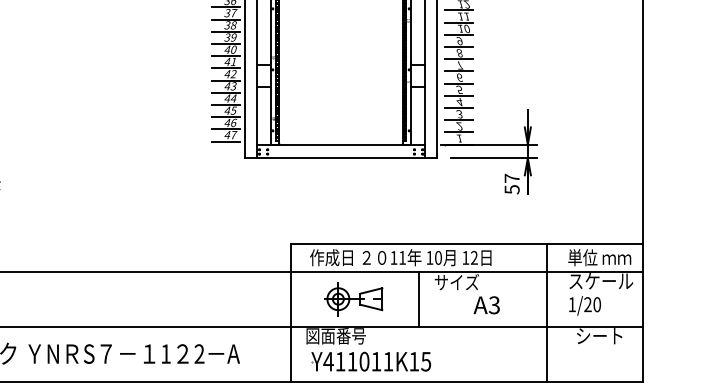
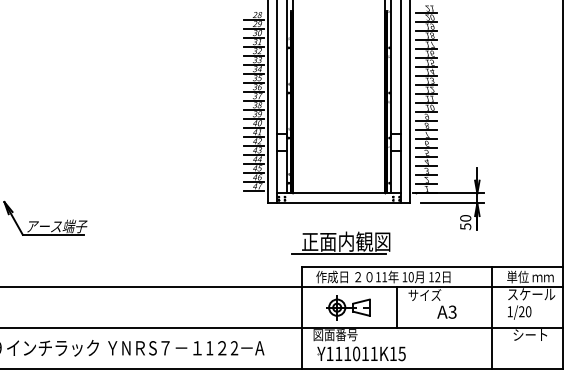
text: (511, 178) -> (465, 218), 57 -> 50
part: (342, 211) -> (340, 242), added
text: (327, 361) -> (329, 353), Y411011K15 -> Y111011K15

